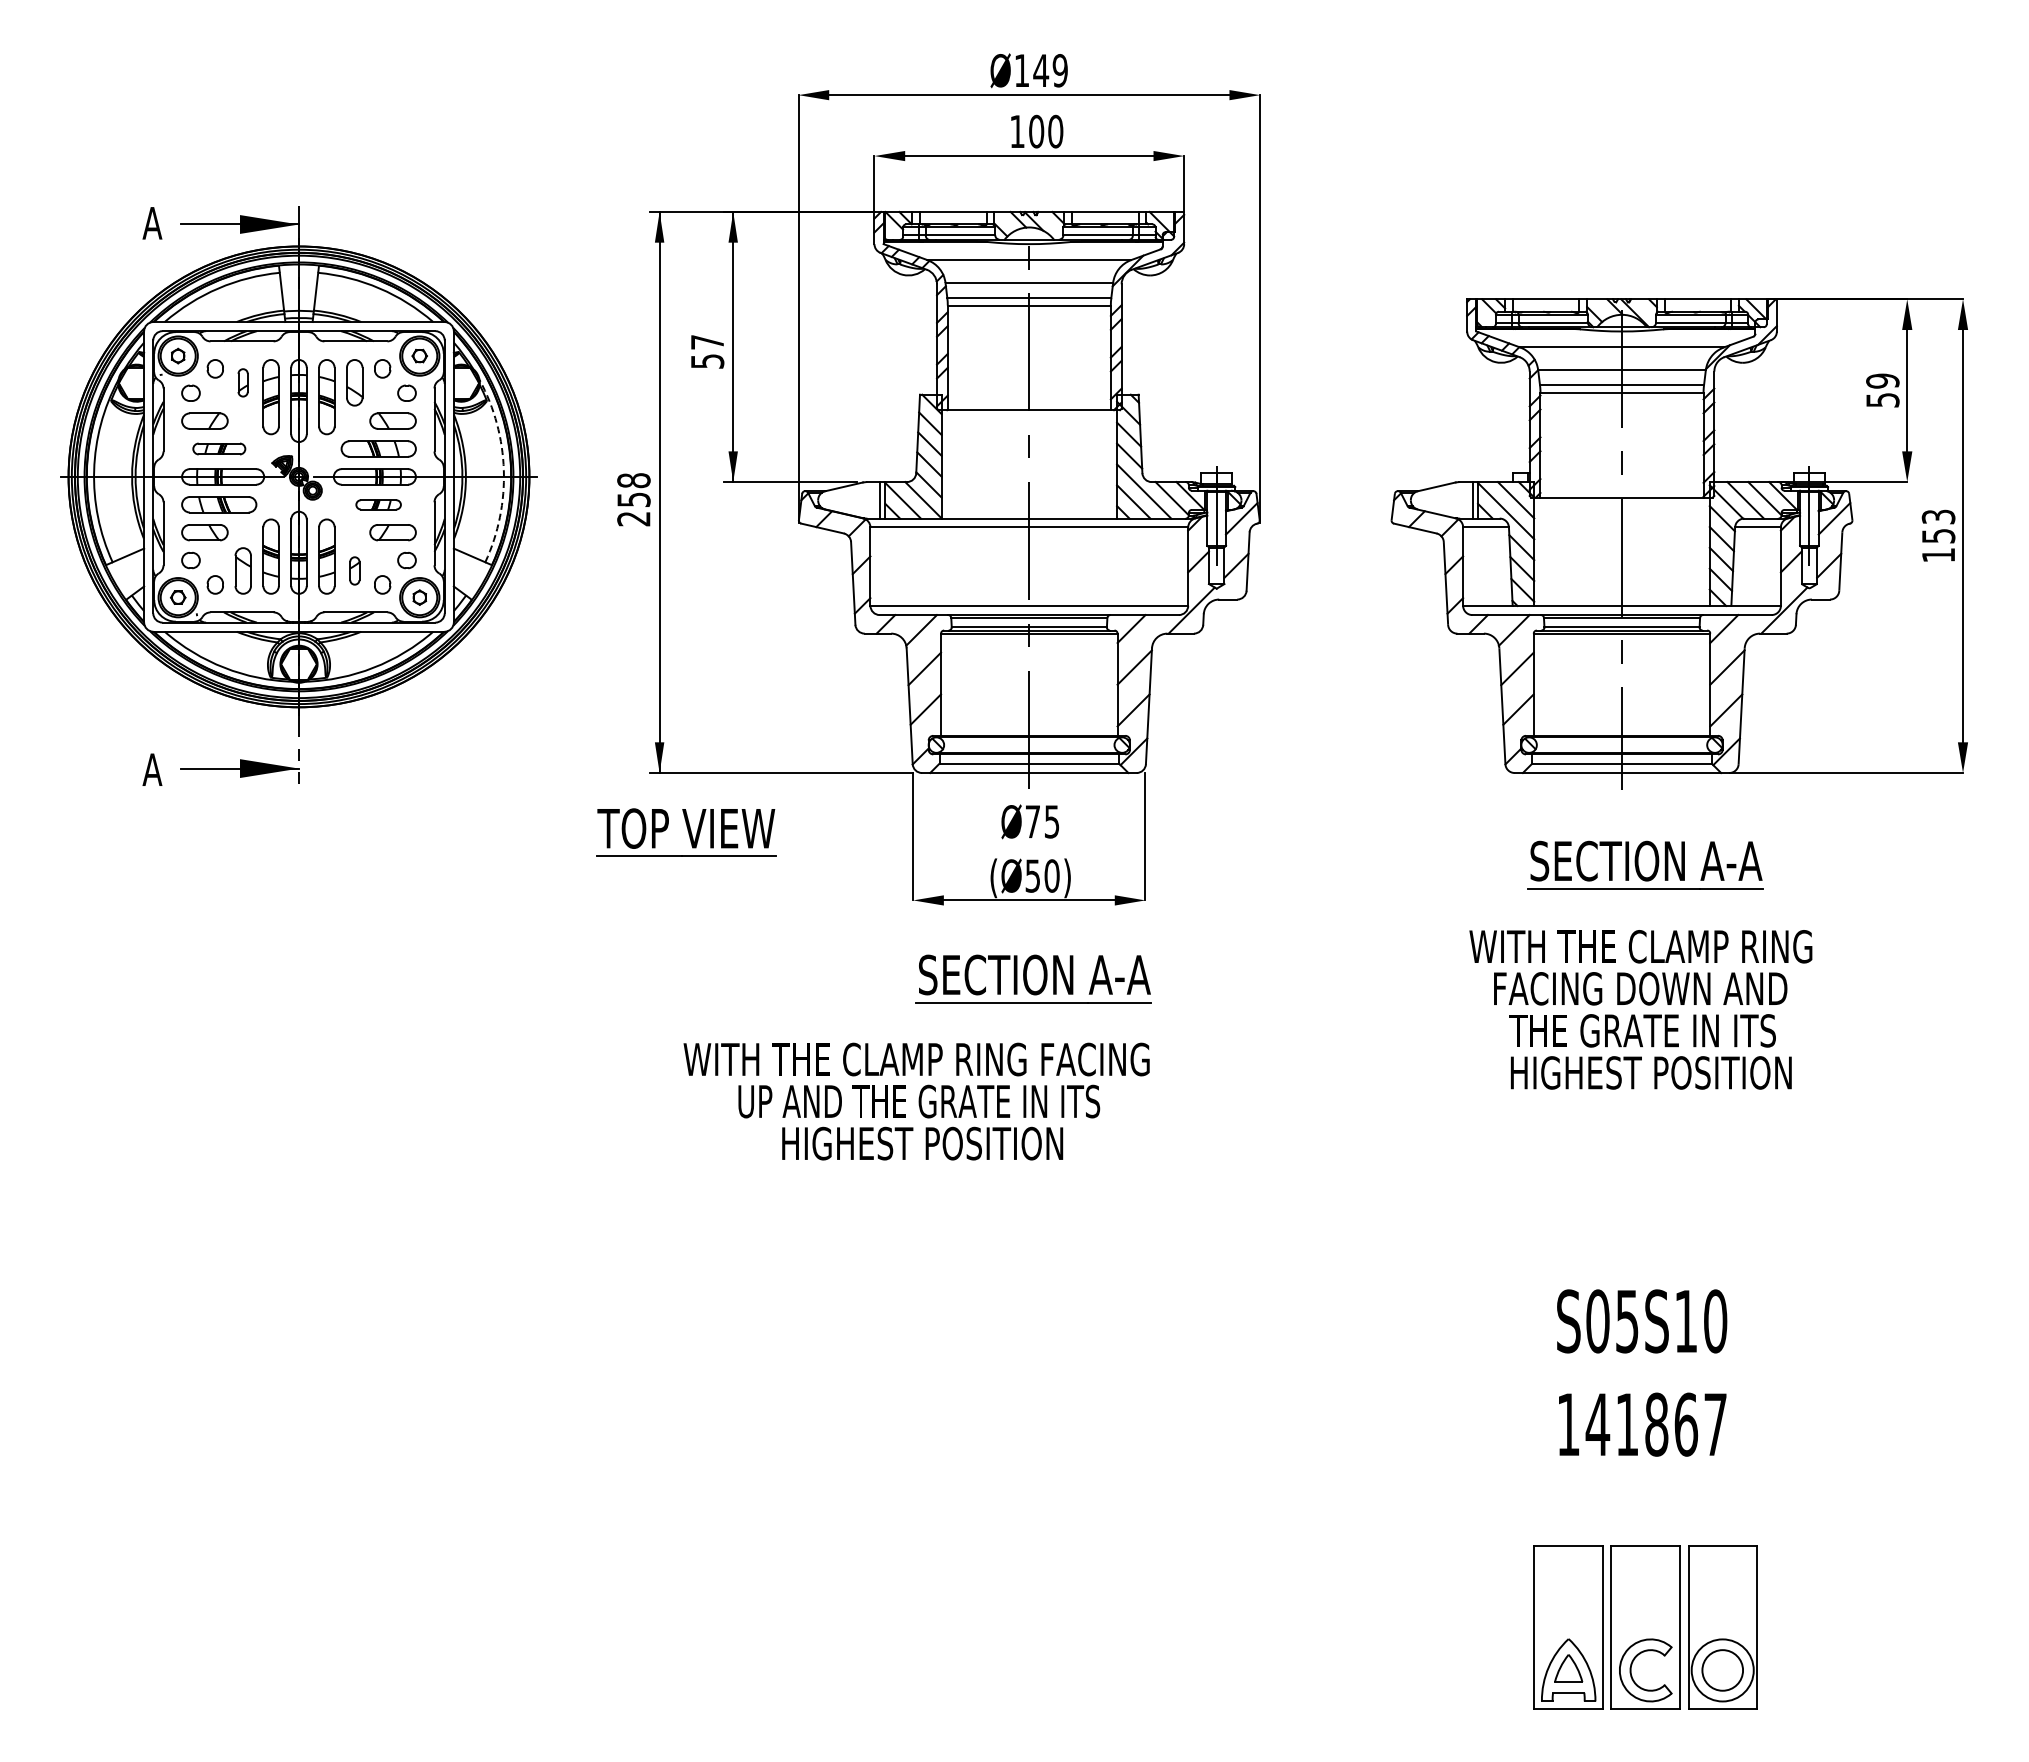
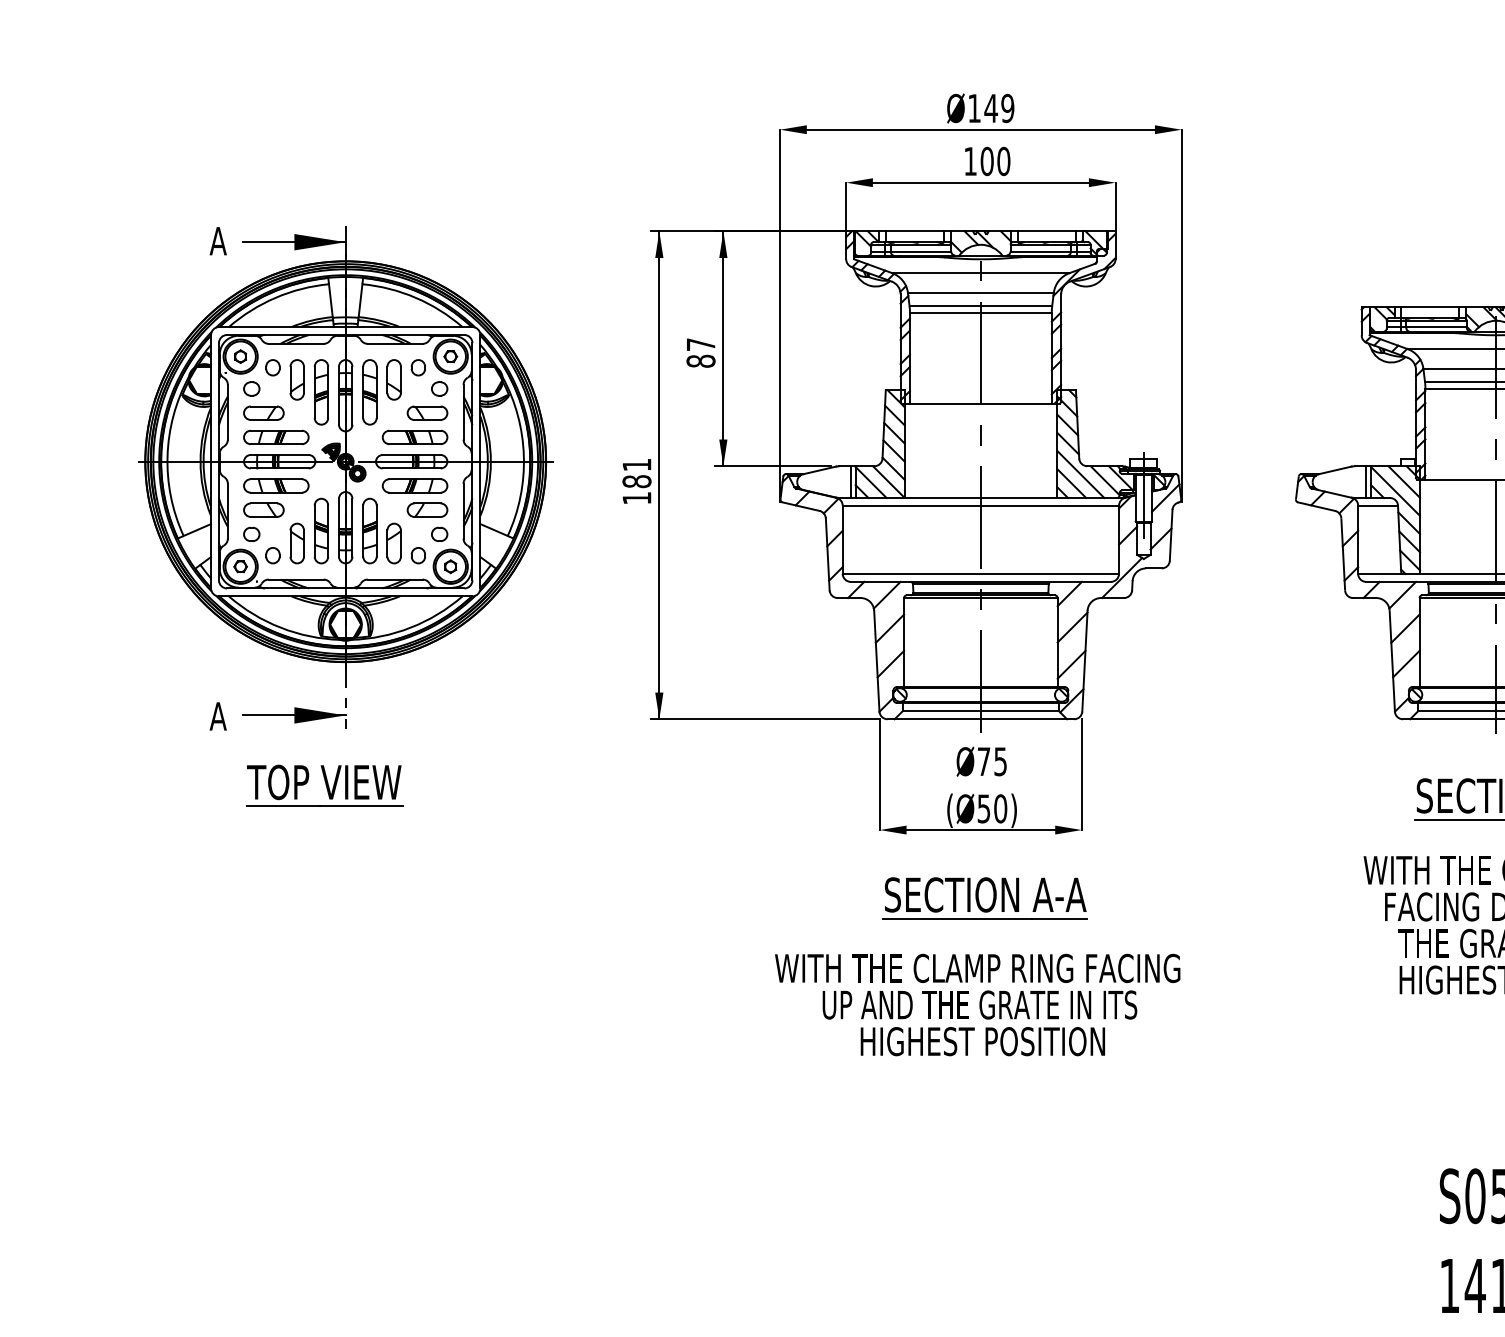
text: (707, 361) -> (700, 361), 57 -> 87
part: (242, 382) -> (296, 379), size x1.67
part: (219, 448) -> (276, 437), size x1.43
arc: (503, 470) -> (523, 456), dashed -> solid
text: (633, 499) -> (636, 481), 258 -> 181
part: (378, 504) -> (414, 485), size x1.67
part: (354, 570) -> (393, 543), size x1.67
part: (686, 832) -> (324, 785), moved
text: (916, 1101) -> (977, 1004), moved

